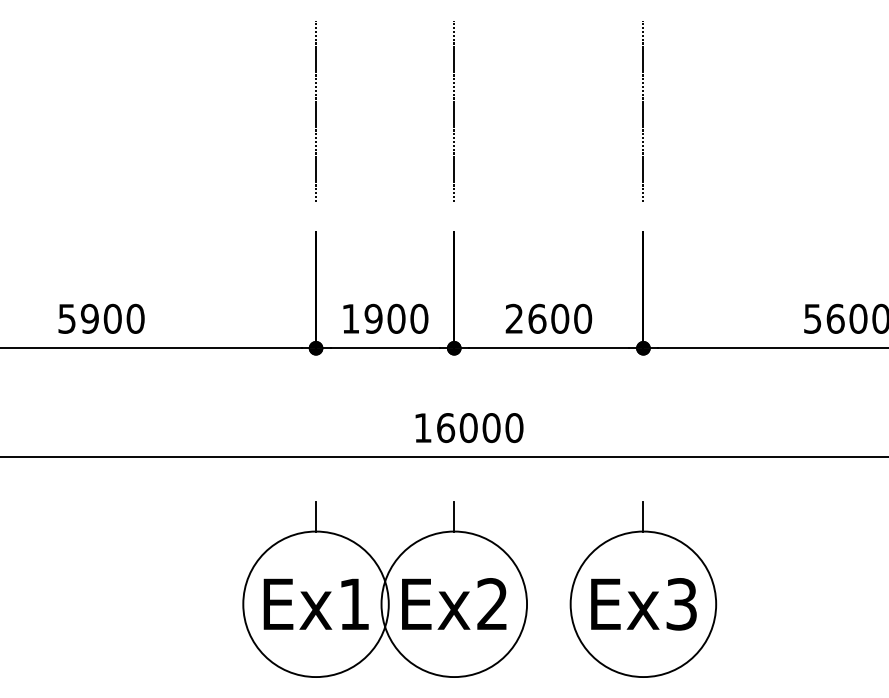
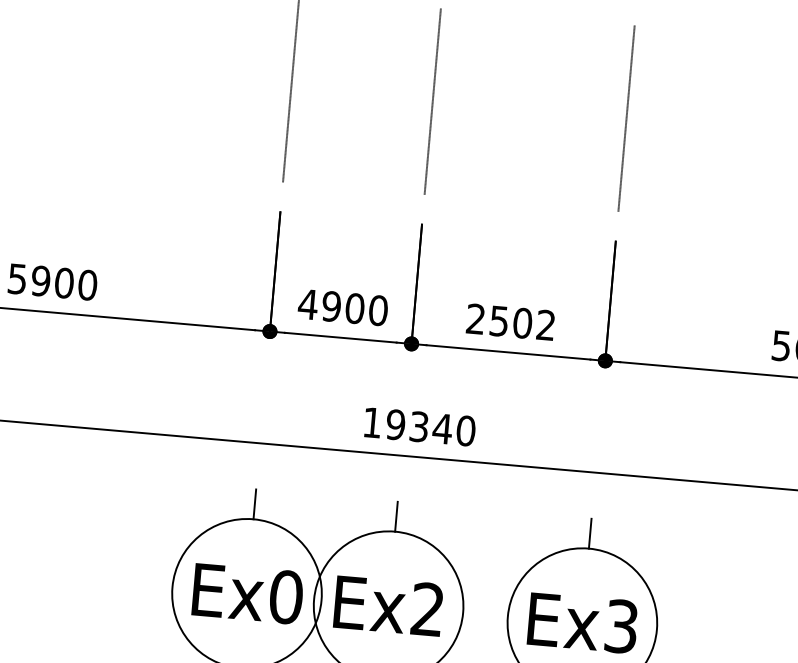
text: (350, 318) -> (307, 304), 1900 -> 4900
text: (560, 318) -> (523, 322), 2600 -> 2502
text: (468, 428) -> (418, 427), 16000 -> 19340
text: (354, 604) -> (286, 597), Ex1 -> Ex0

